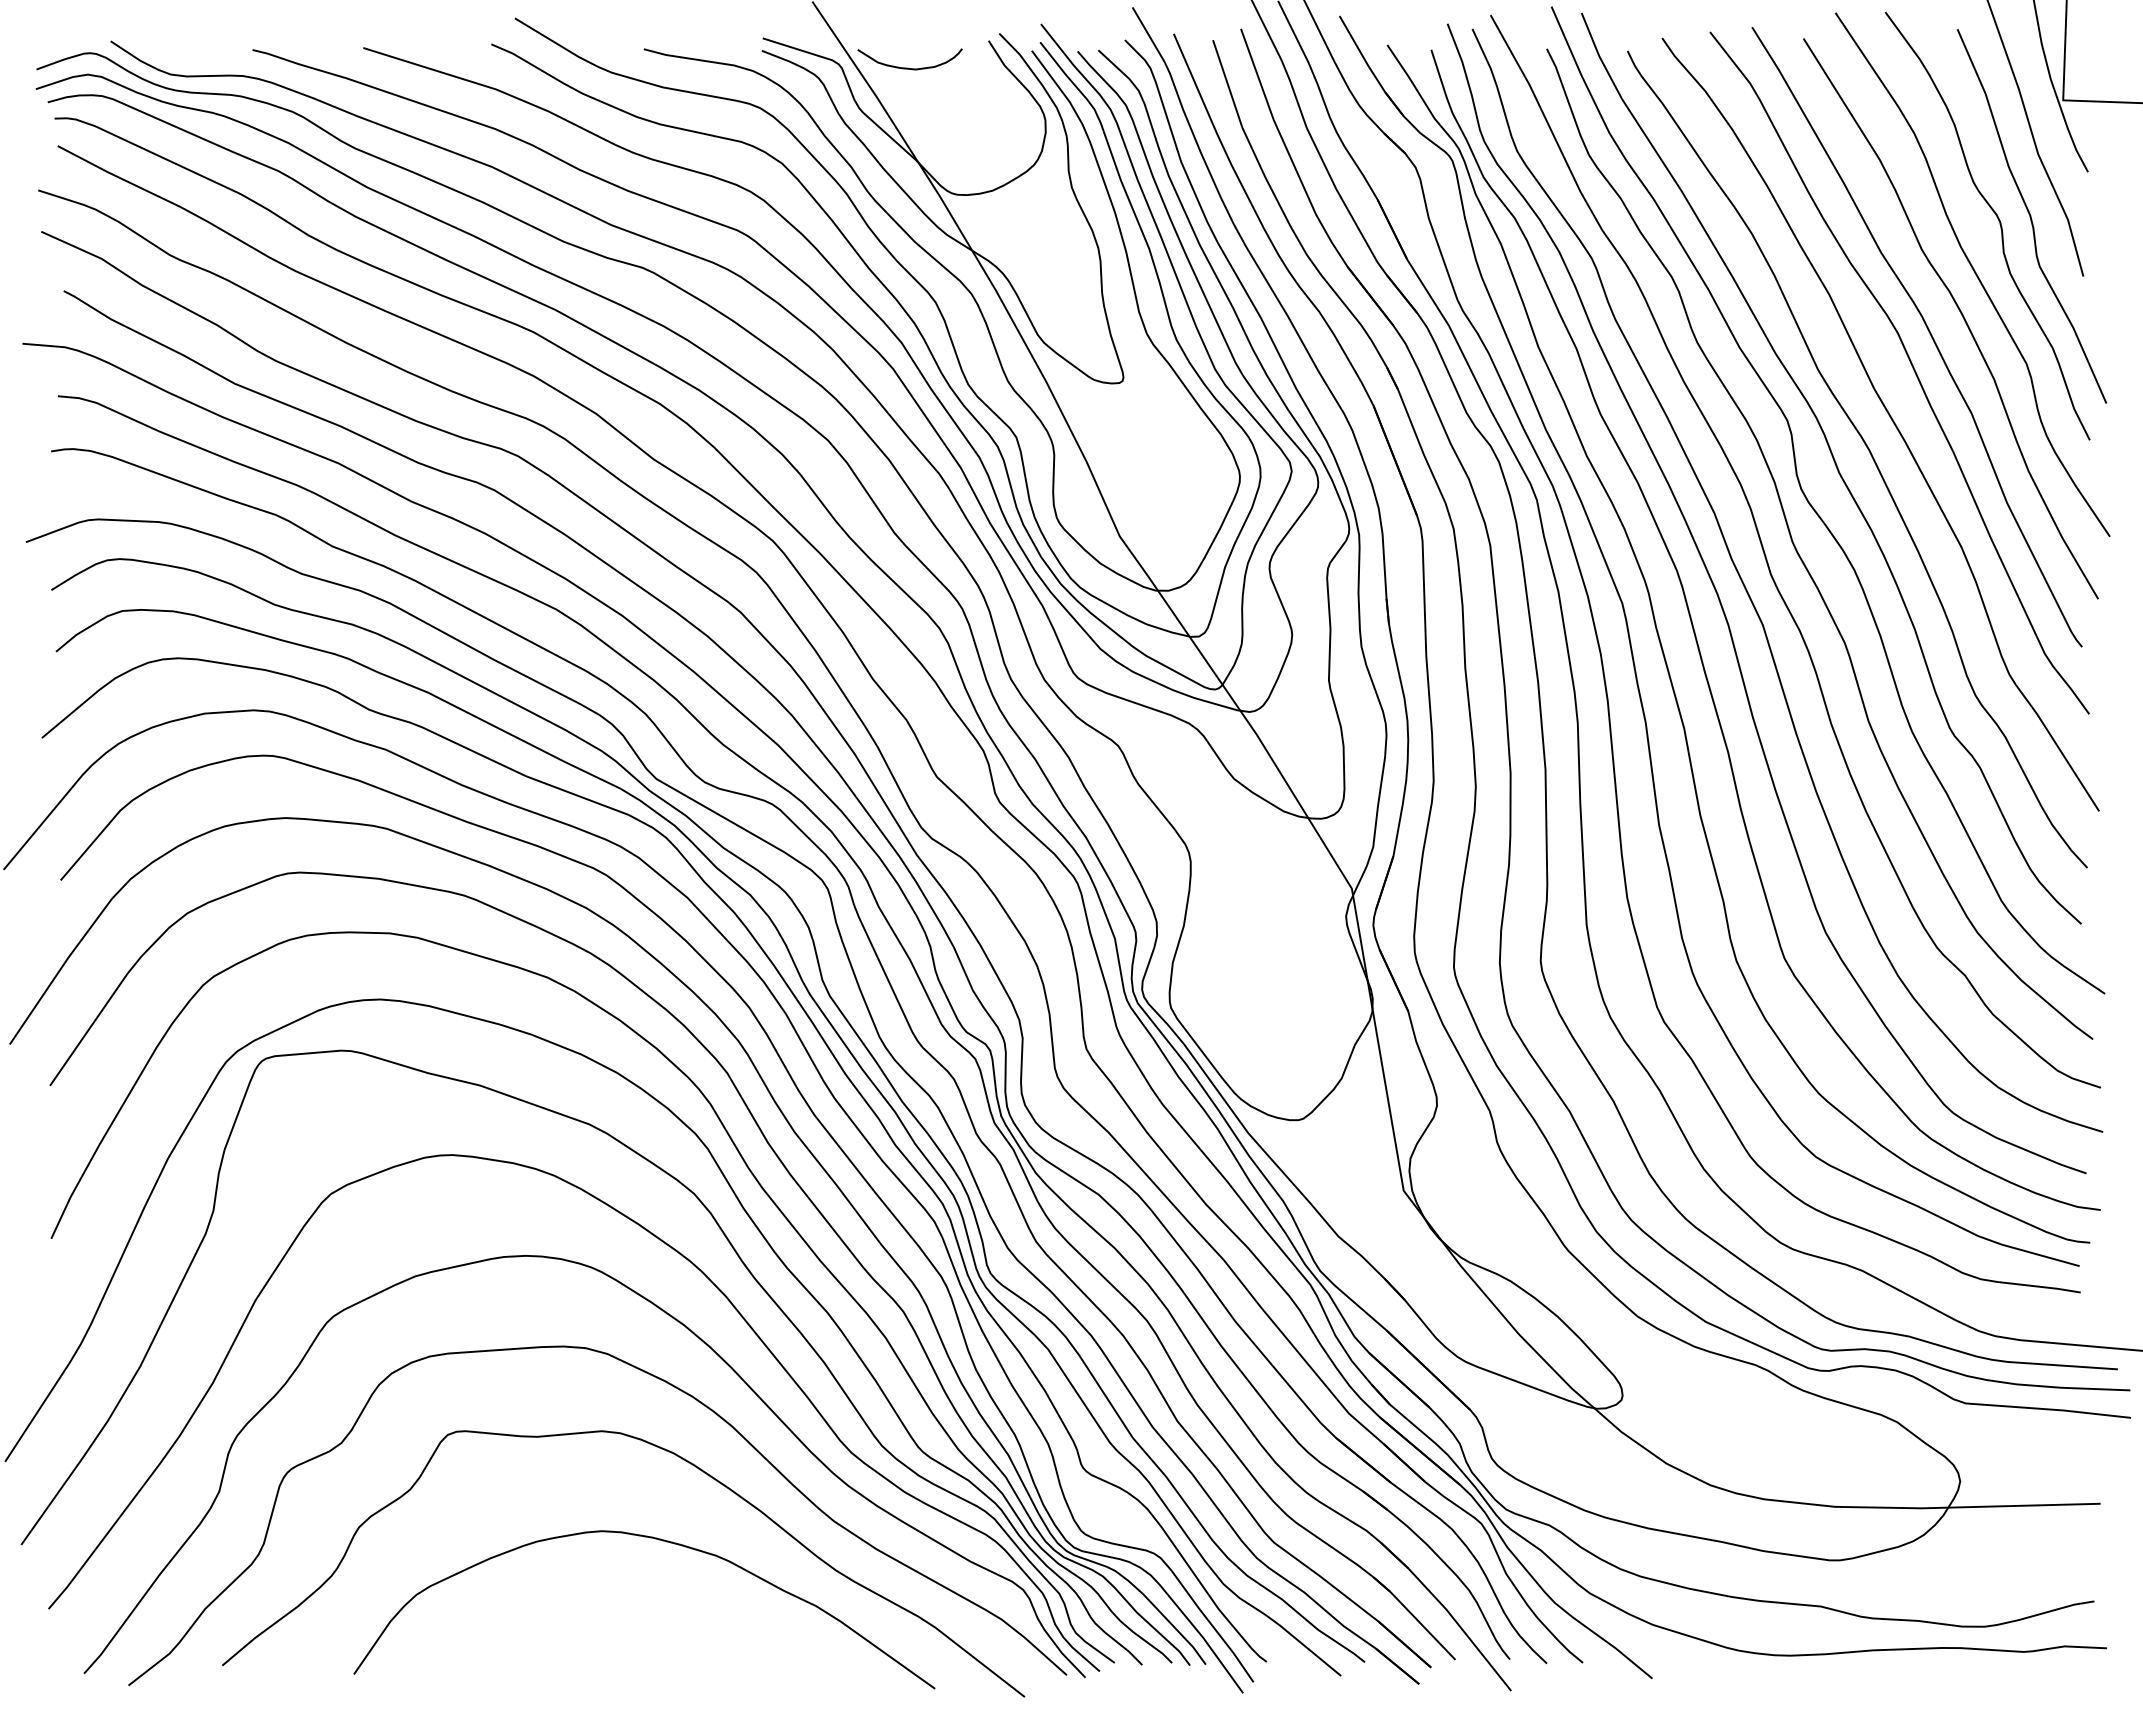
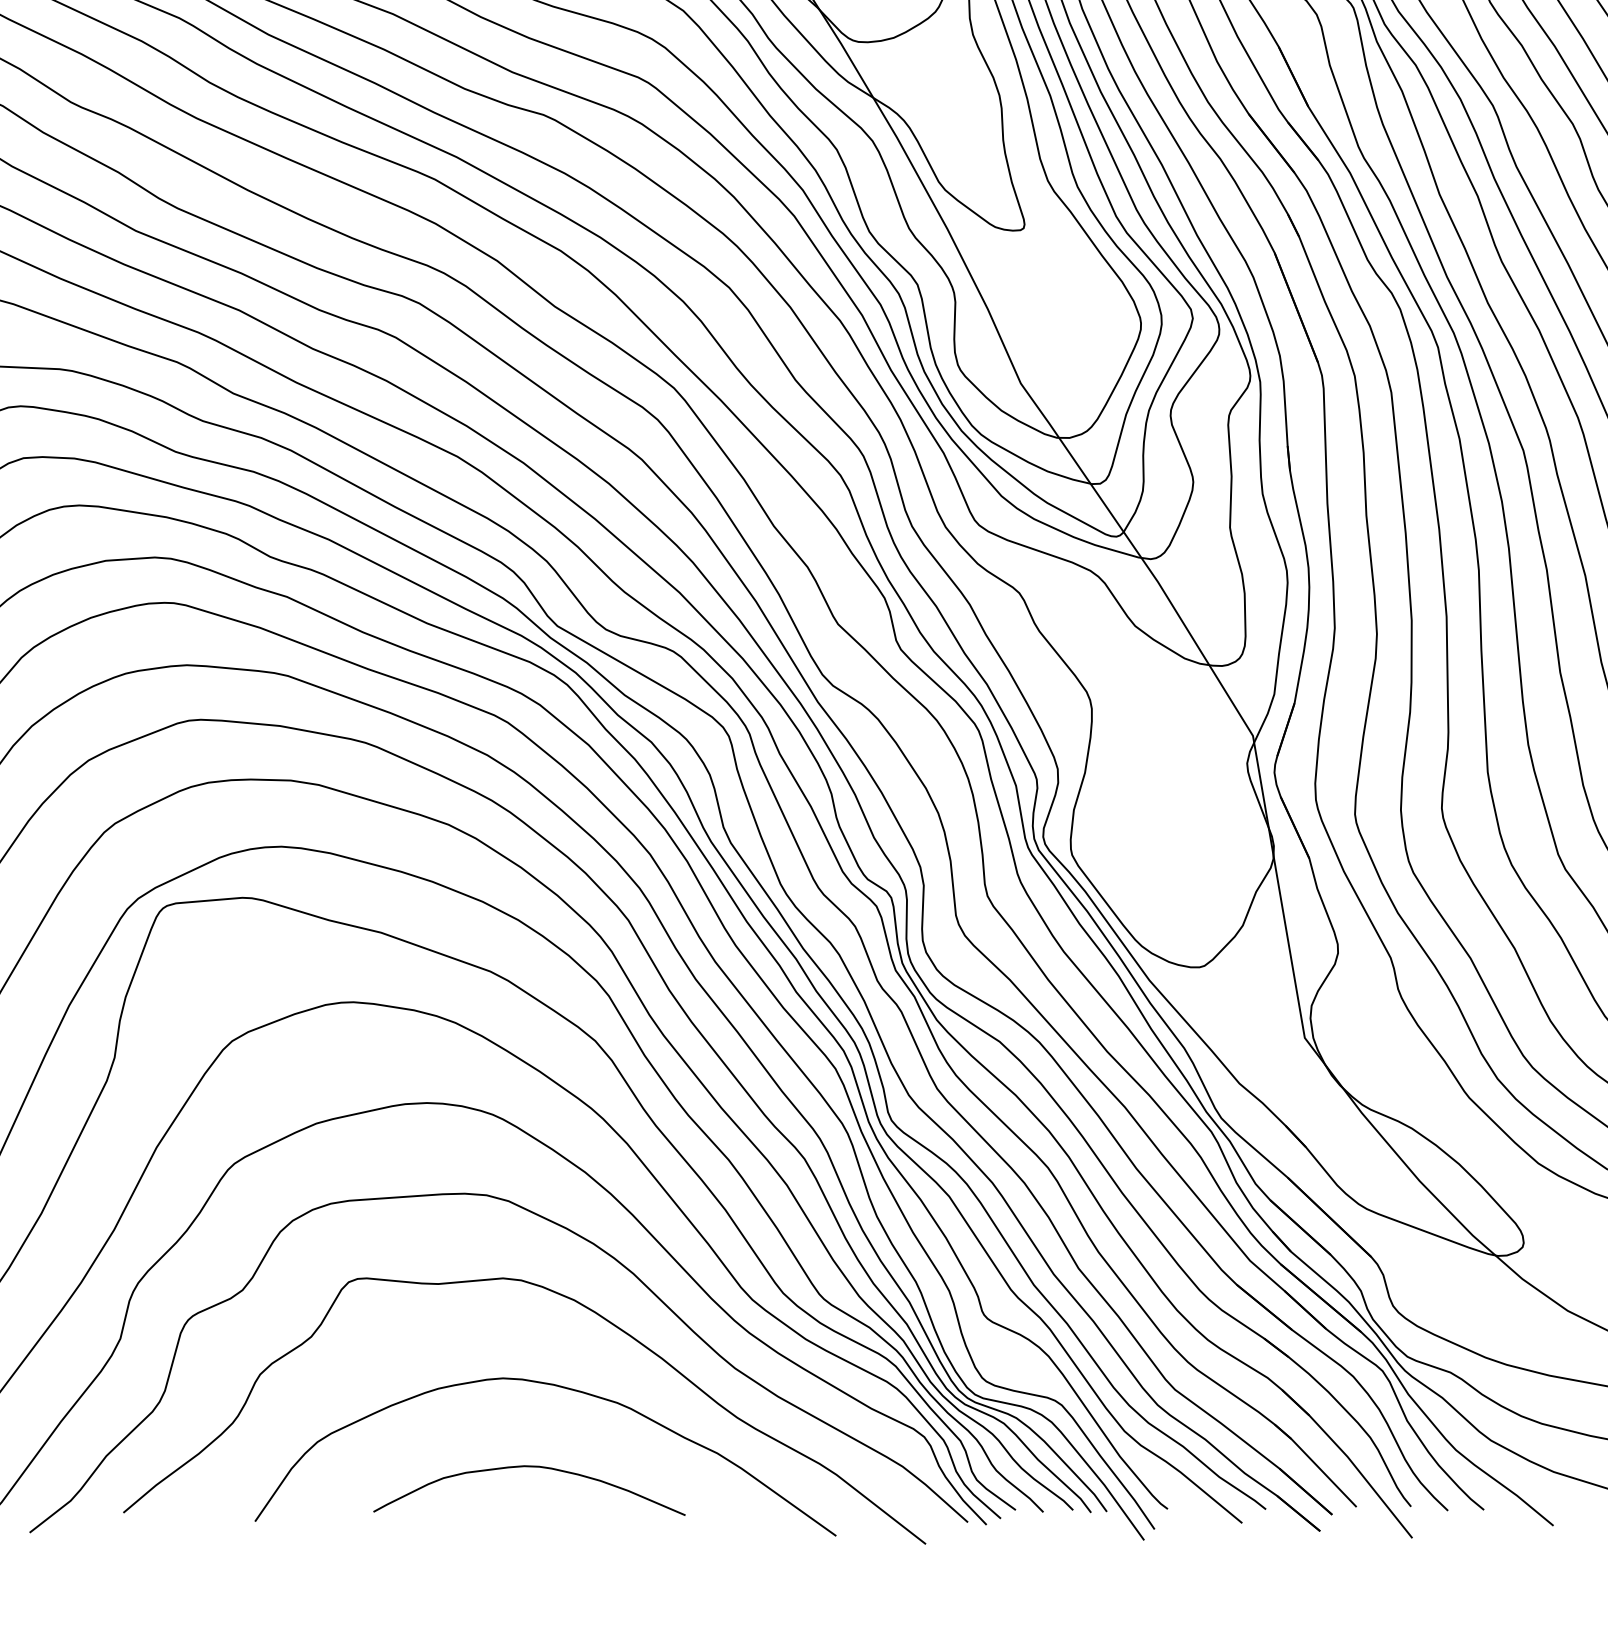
curve: (628, 1620) -> (529, 1467), added

